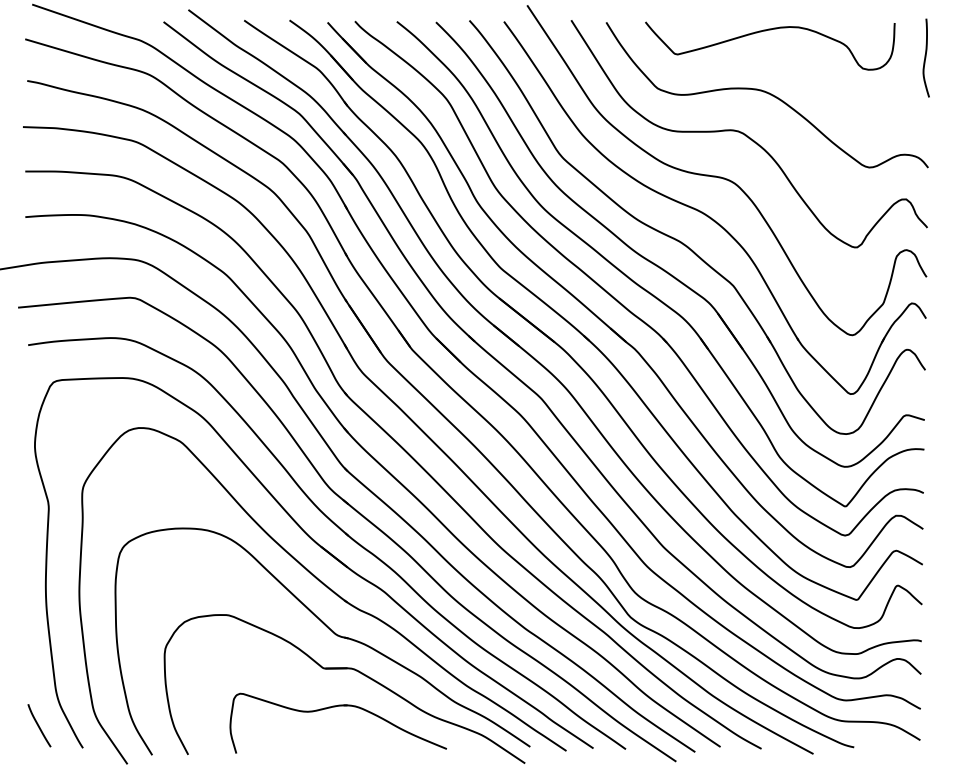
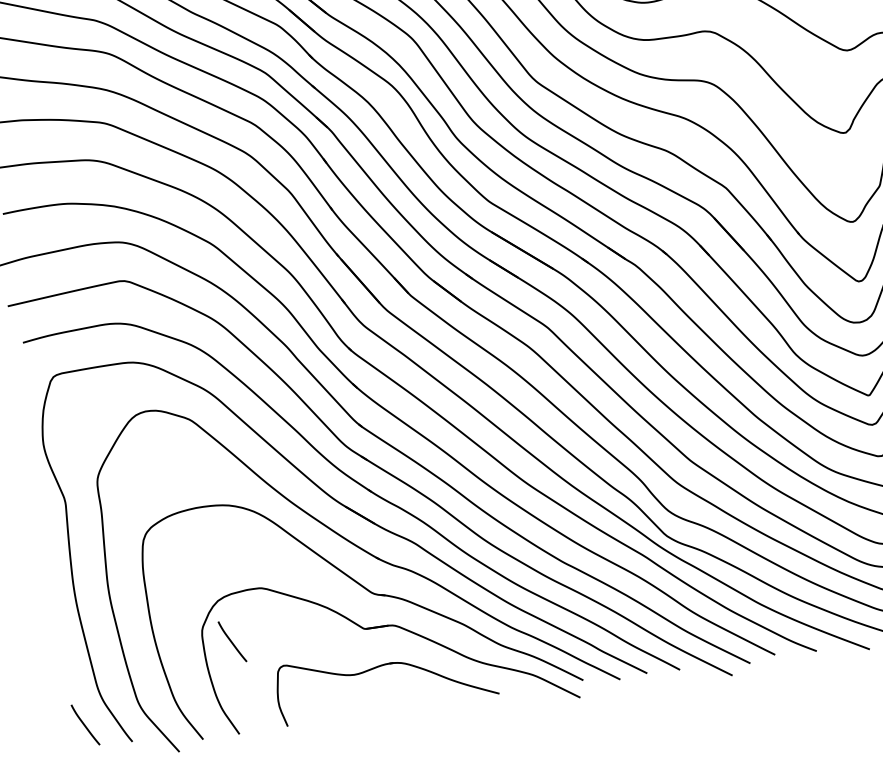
curve: (193, 663) -> (232, 641), added

